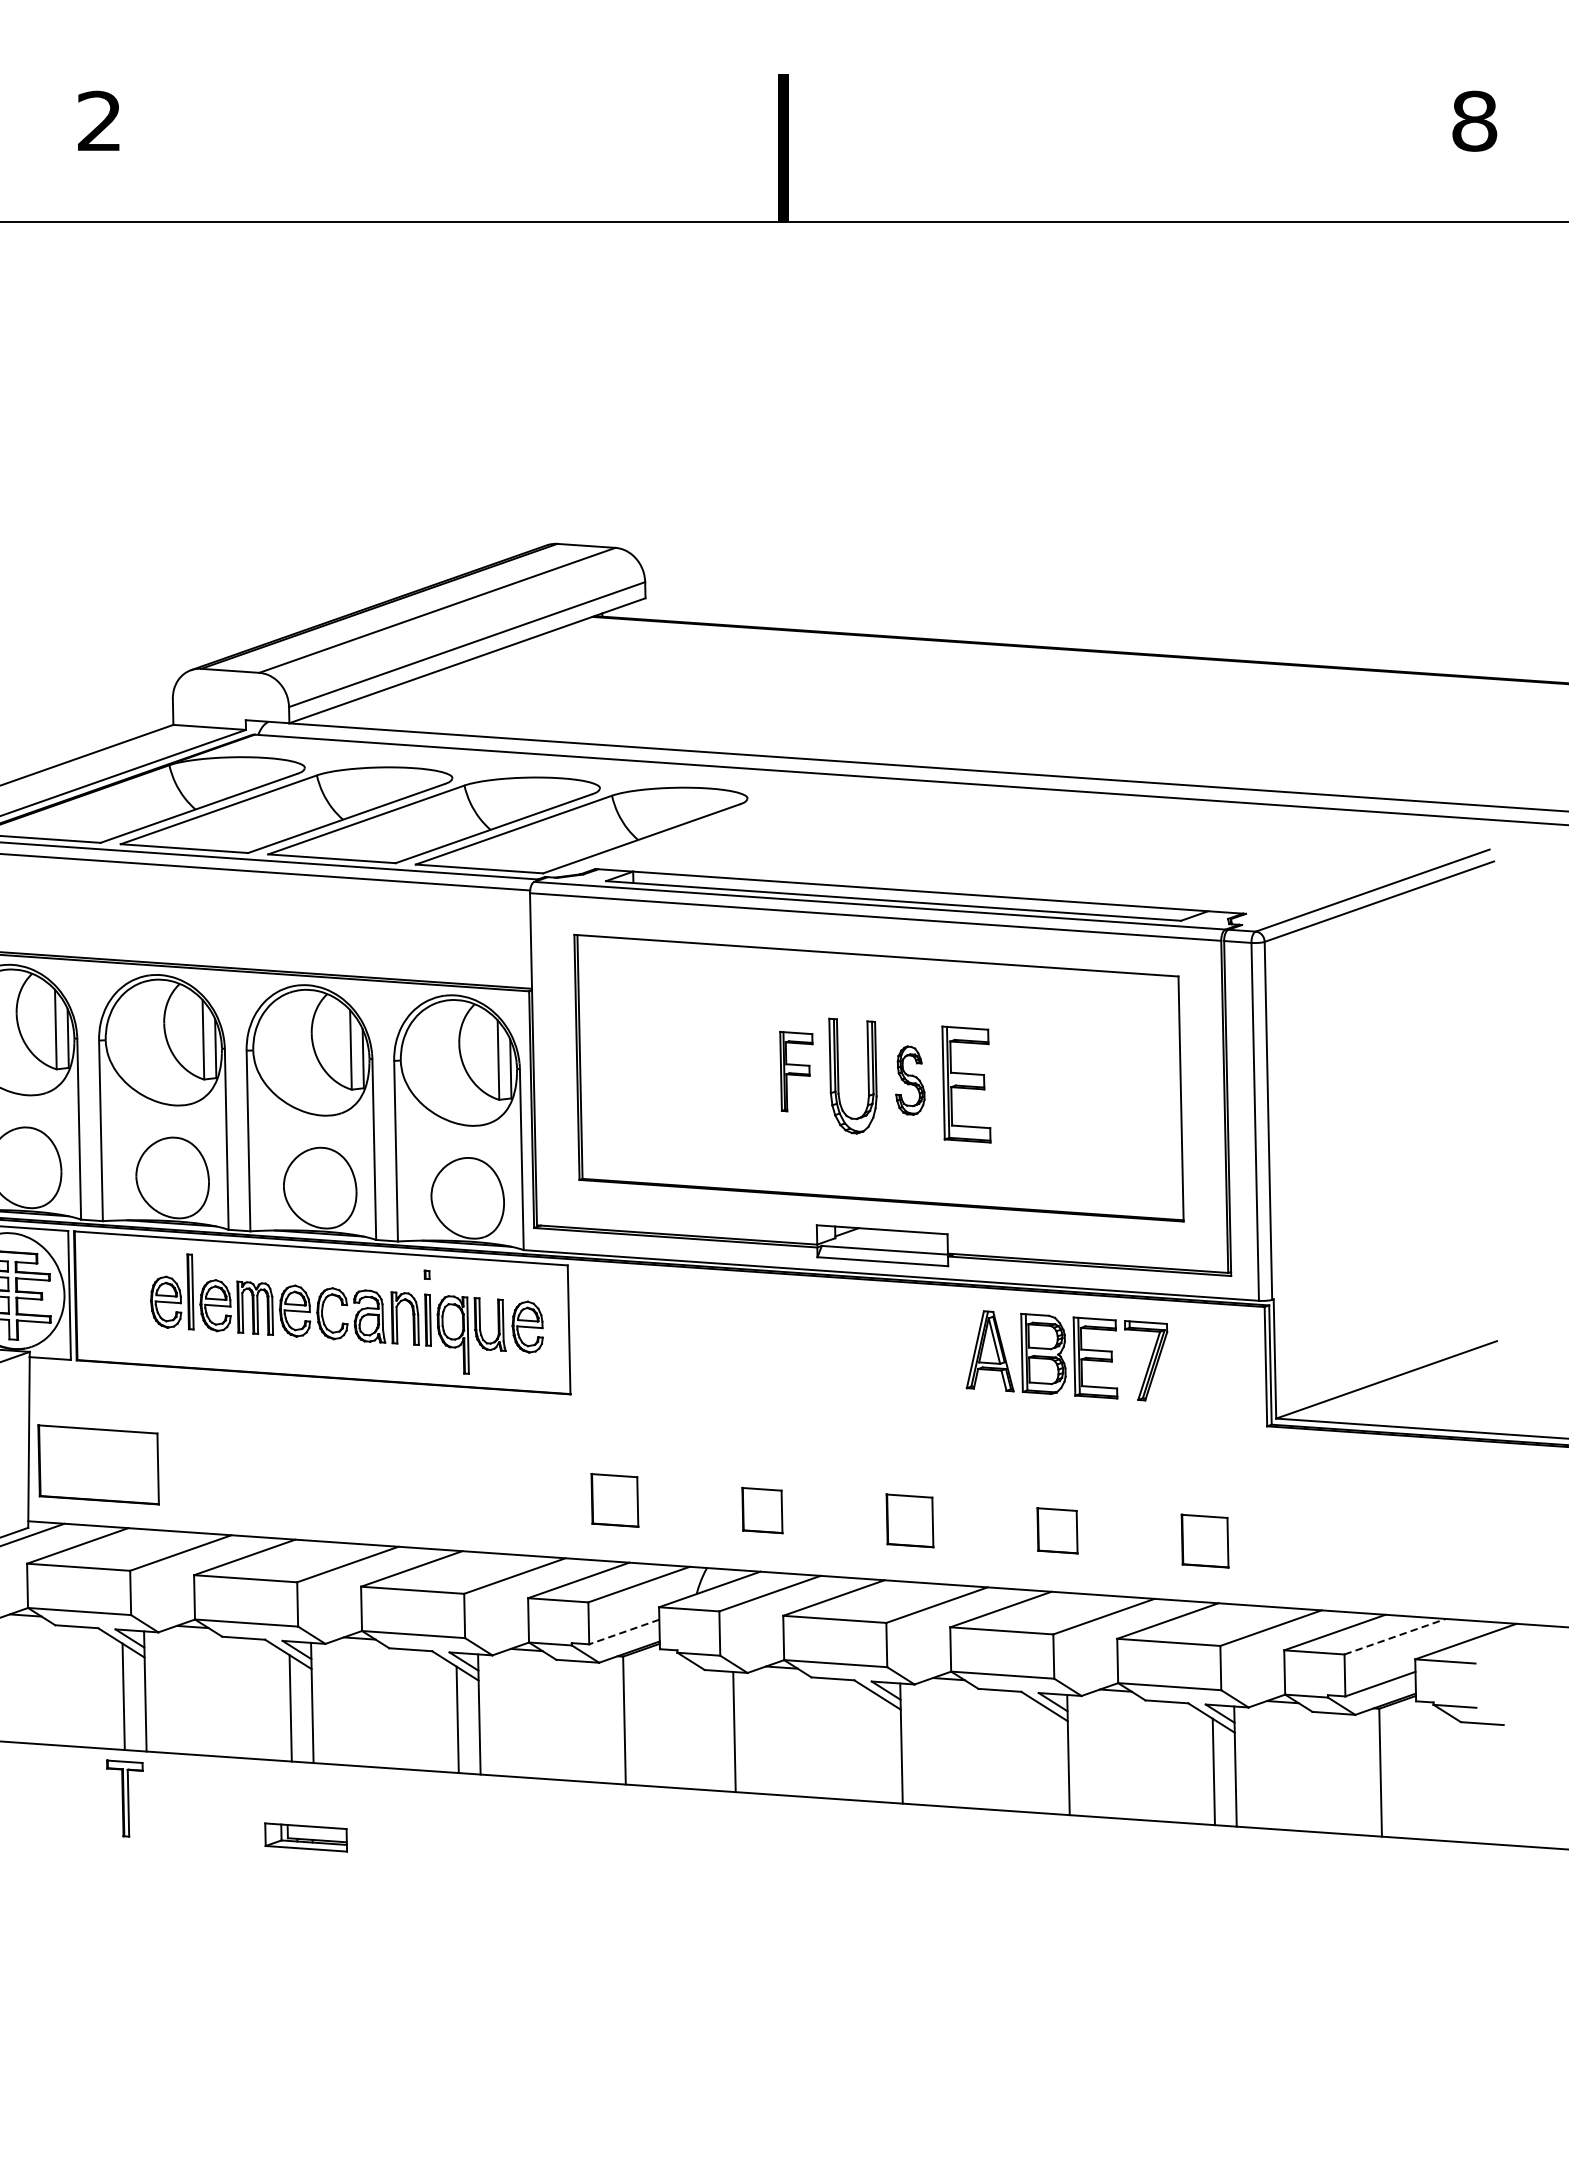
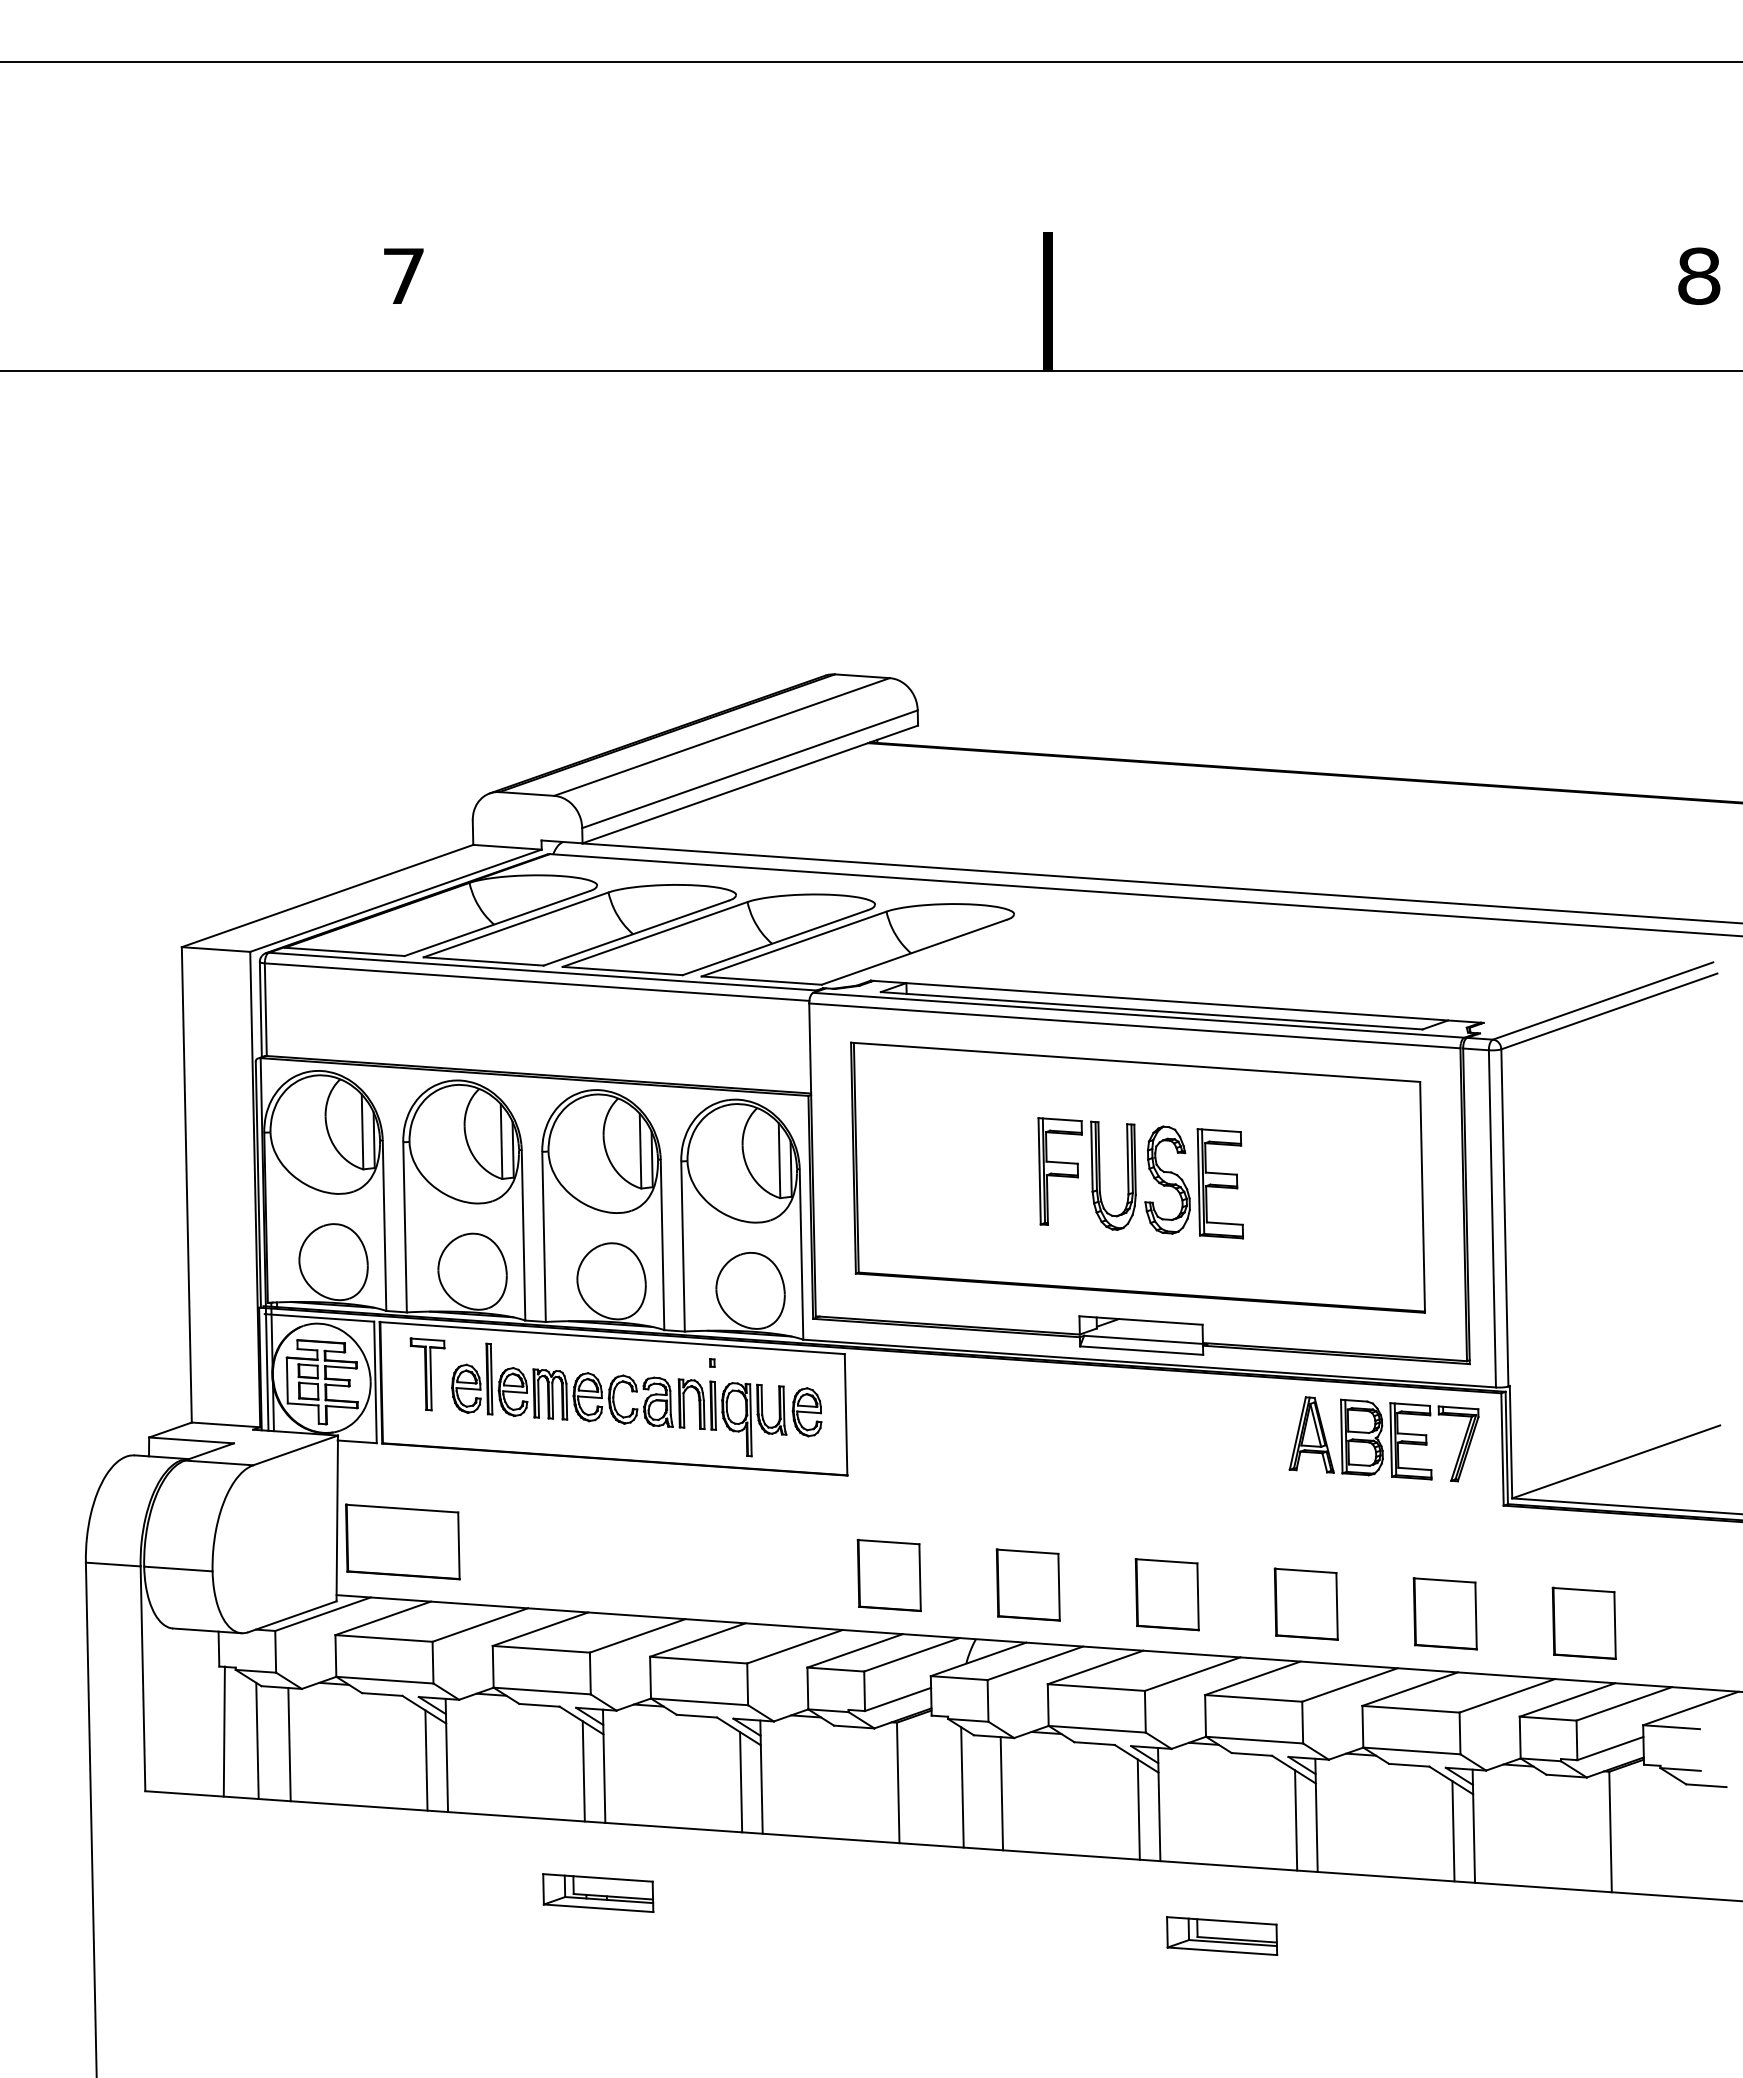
text: (99, 120) -> (403, 275), 2 -> 7
part: (795, 1071) -> (1059, 1171), size x1.43
part: (910, 1080) -> (1167, 1179), size x1.67
part: (1066, 1356) -> (1383, 1439), moved
part: (614, 1500) -> (888, 1575), size x1.43
part: (761, 1509) -> (1027, 1584), size x1.67
part: (909, 1520) -> (1166, 1594), size x1.43
part: (1056, 1530) -> (1305, 1603), size x1.67
part: (1204, 1540) -> (1444, 1613), size x1.43
part: (1351, 1550) -> (1583, 1622), added
line: (623, 1632) -> (897, 1699), dashed -> solid
line: (1395, 1636) -> (1624, 1703), dashed -> solid
line: (692, 1725) -> (962, 1787), added
line: (879, 1748) -> (1138, 1809), added
line: (1047, 1760) -> (1296, 1820), added
part: (124, 1798) -> (427, 1374), moved
part: (306, 1836) -> (598, 1892), size x1.43
part: (968, 1882) -> (1222, 1935), added

